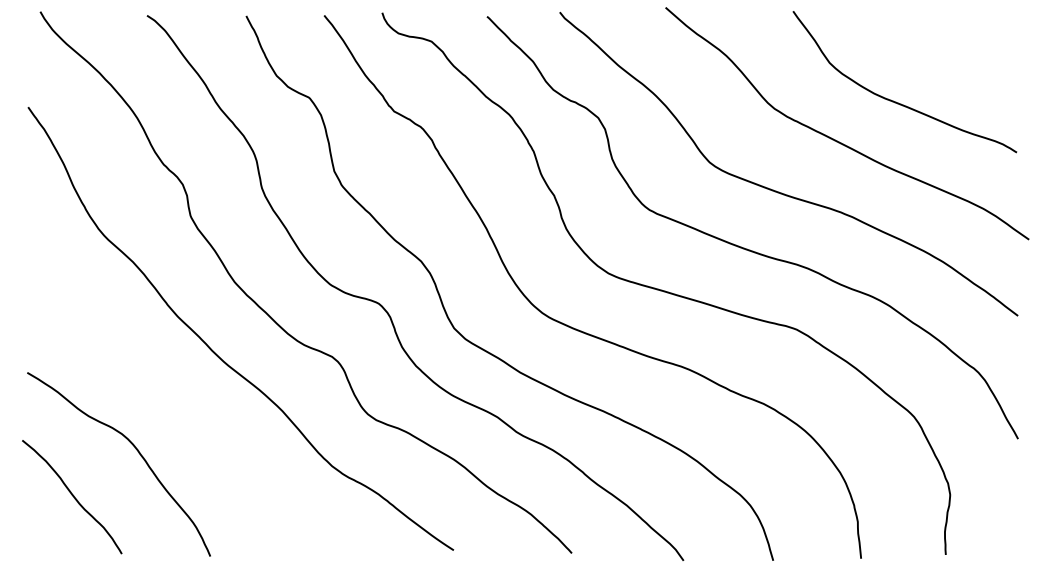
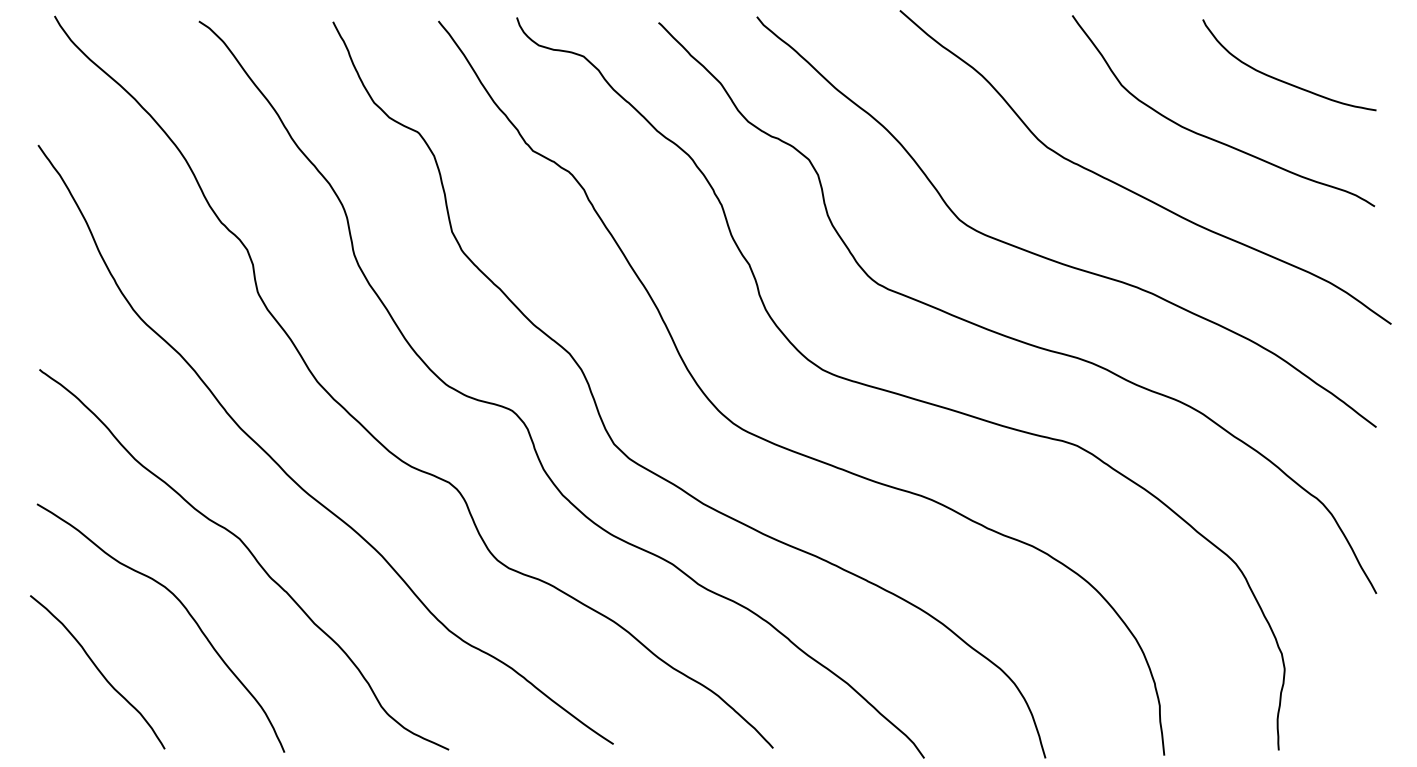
curve: (949, 59) -> (1283, 80), added
curve: (185, 410) -> (251, 555), added

